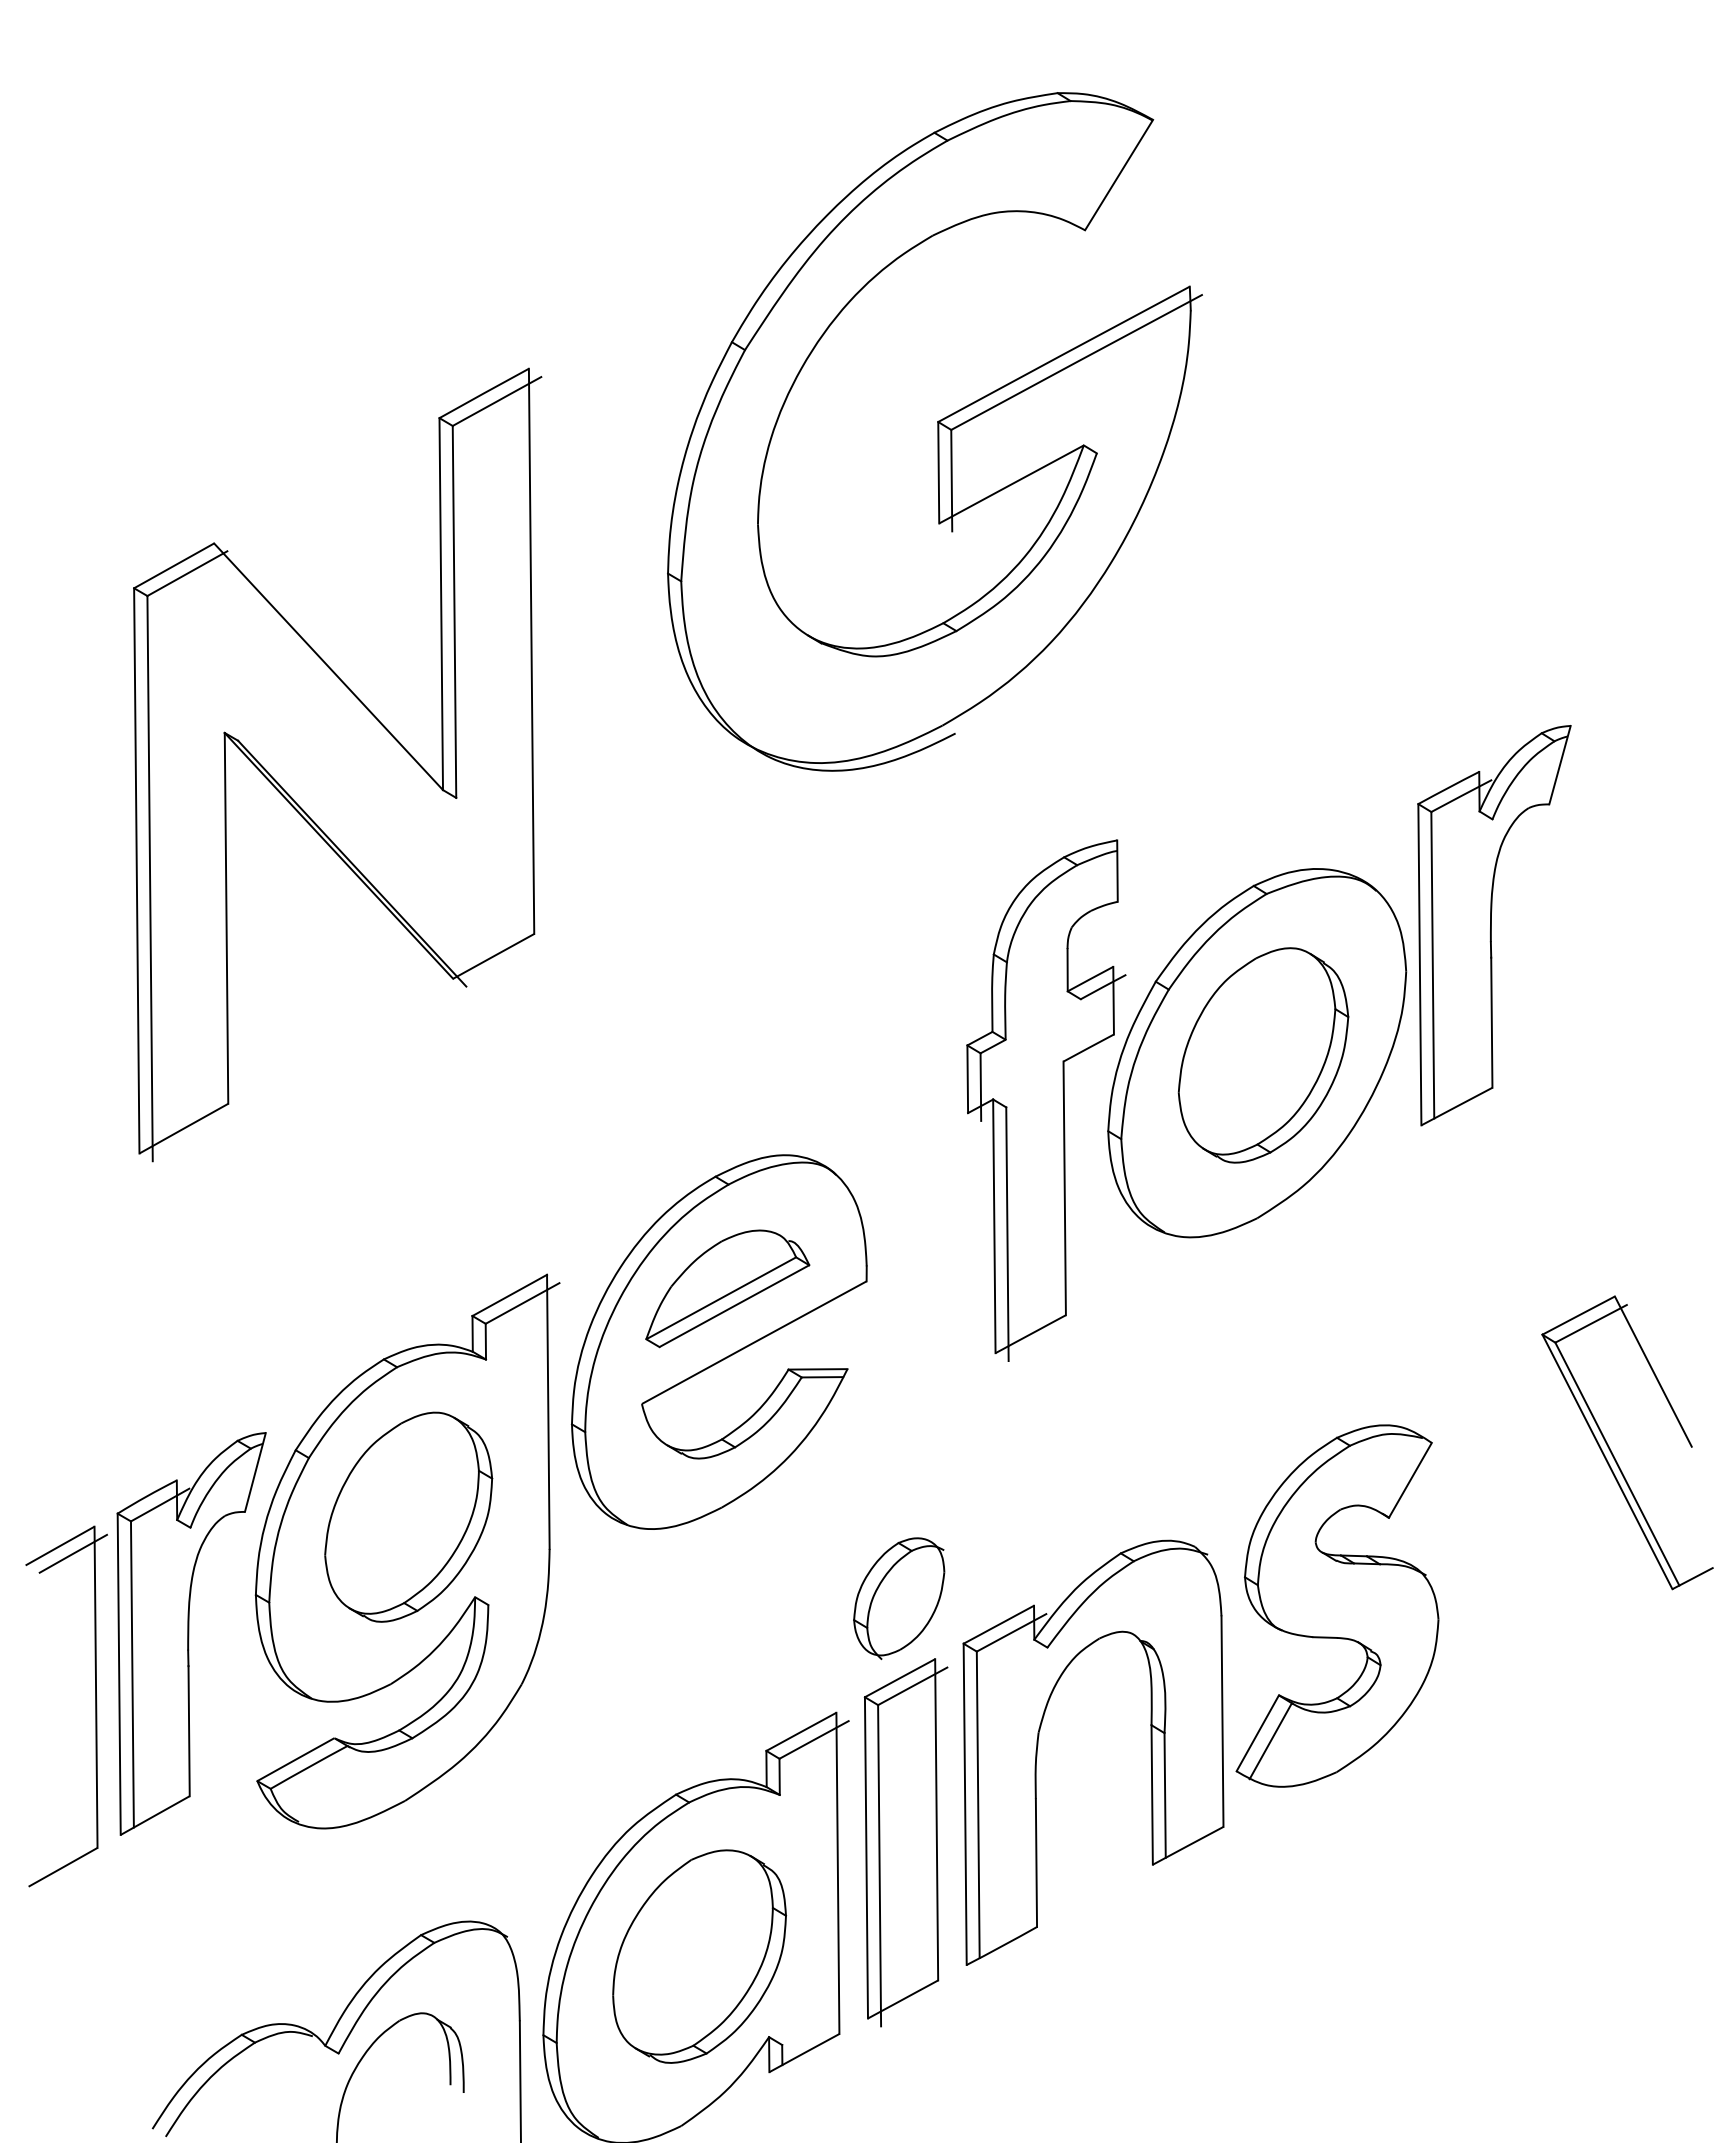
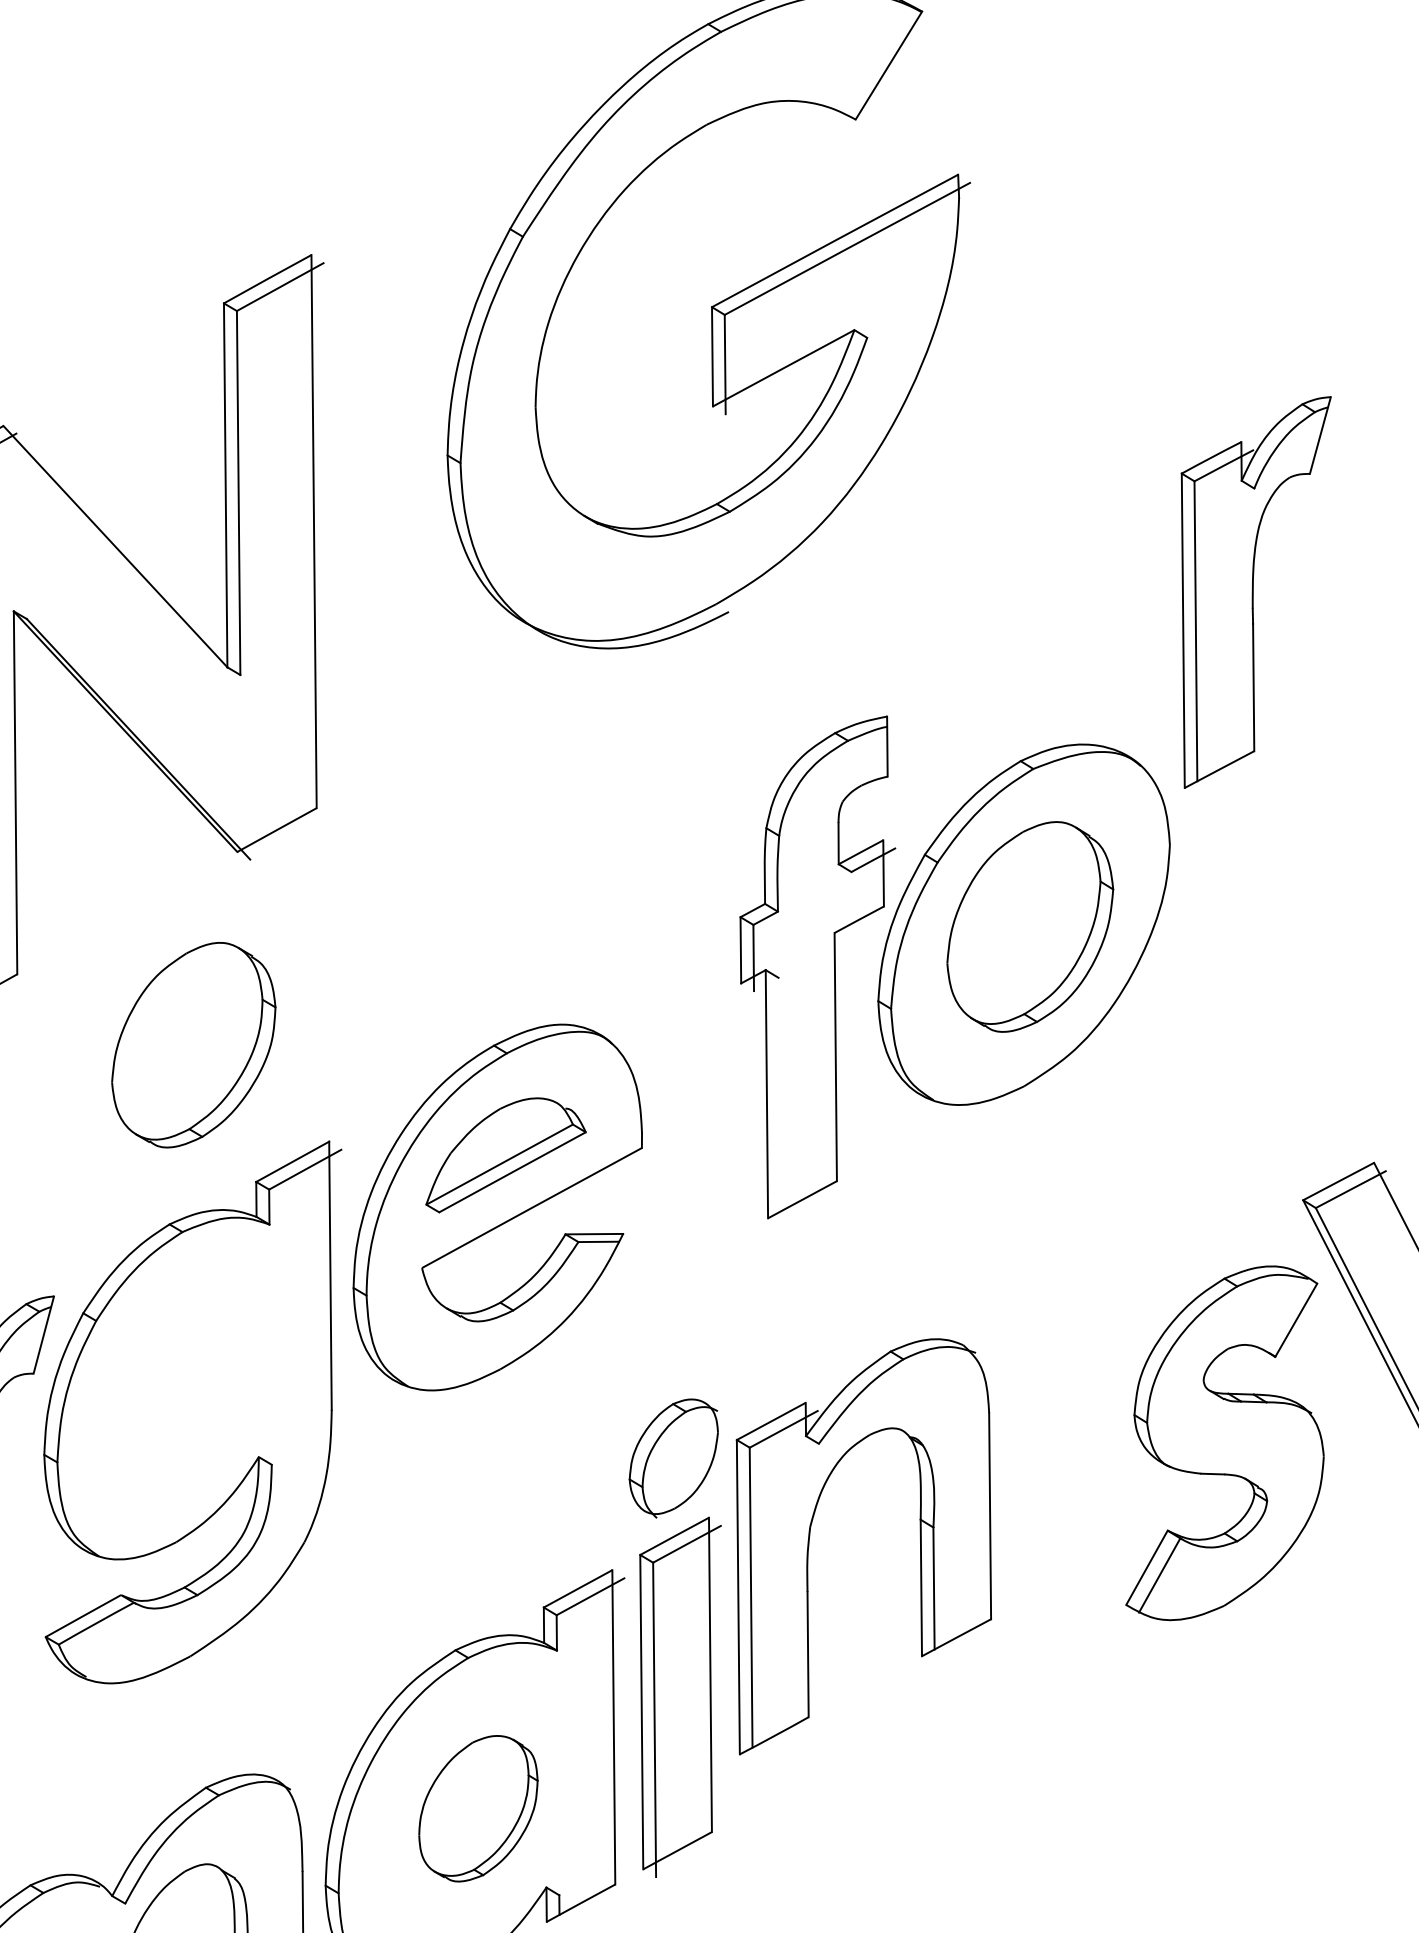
part: (1494, 925) -> (1256, 592), moved
line: (1007, 1234) -> (779, 1102), removed
part: (408, 1516) -> (193, 1044), moved
part: (1337, 1605) -> (1224, 1442), moved
part: (1038, 1746) -> (810, 1540), moved
part: (699, 1956) -> (478, 1808), size x0.7

